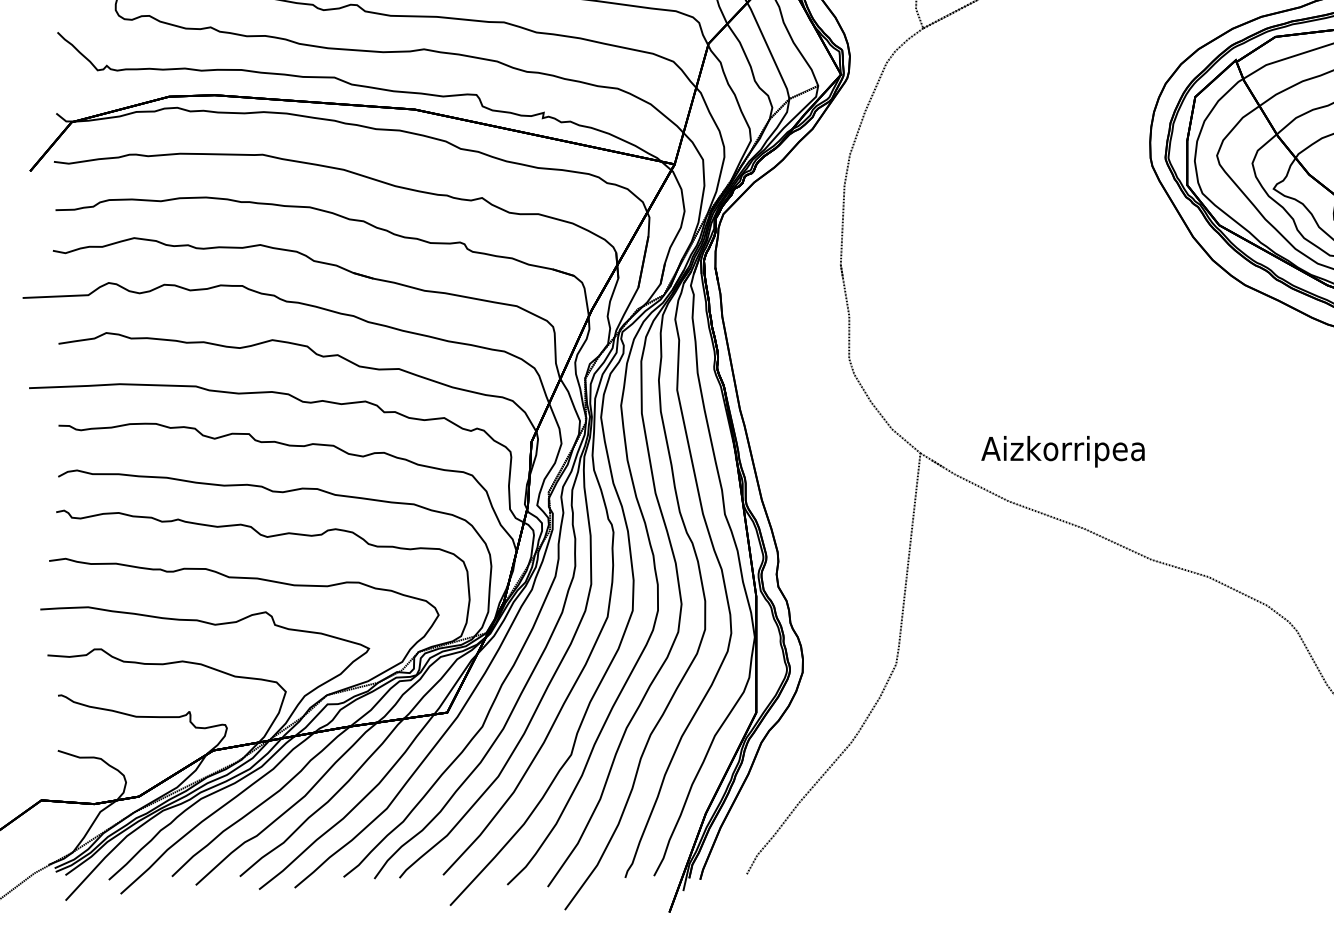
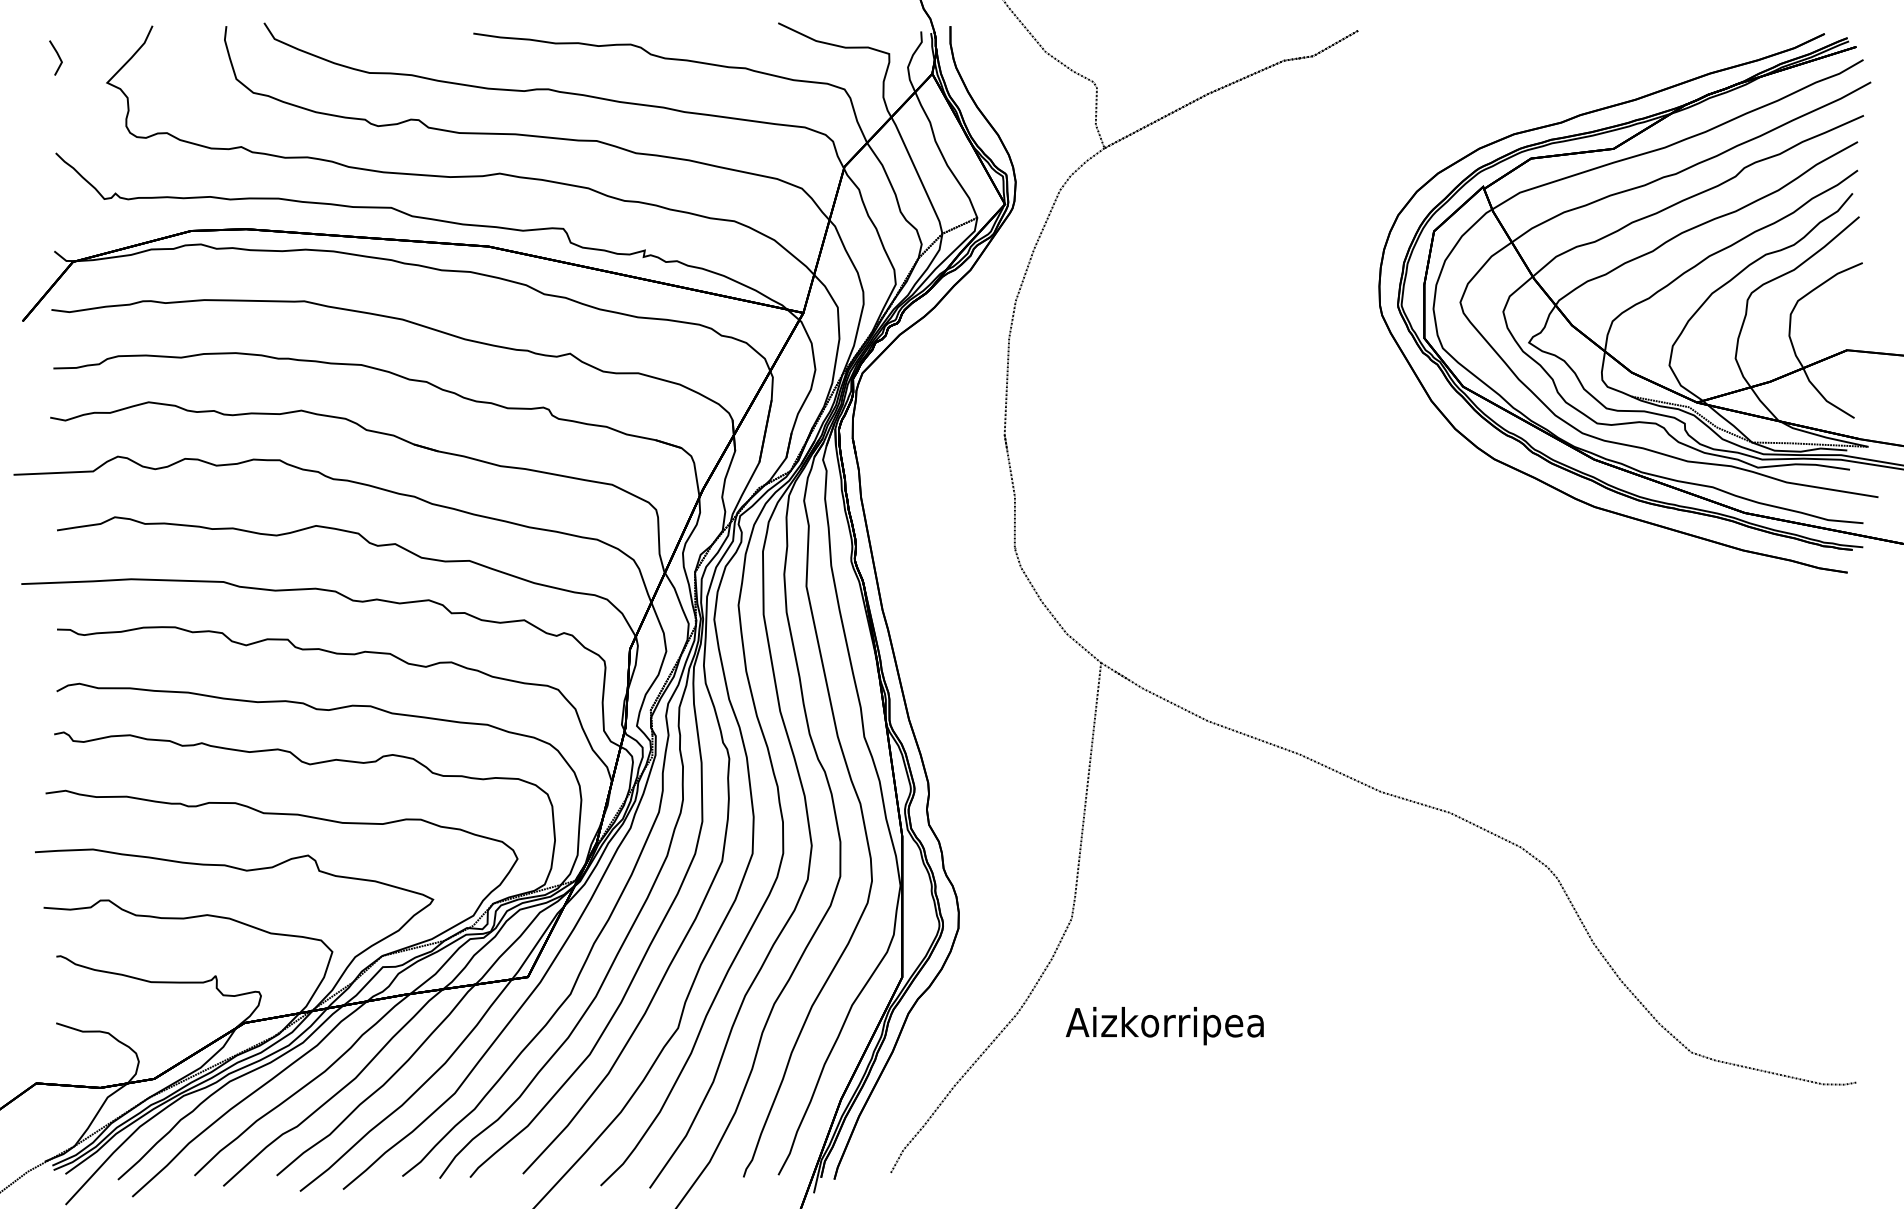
text: (1062, 452) -> (1164, 1026), moved

